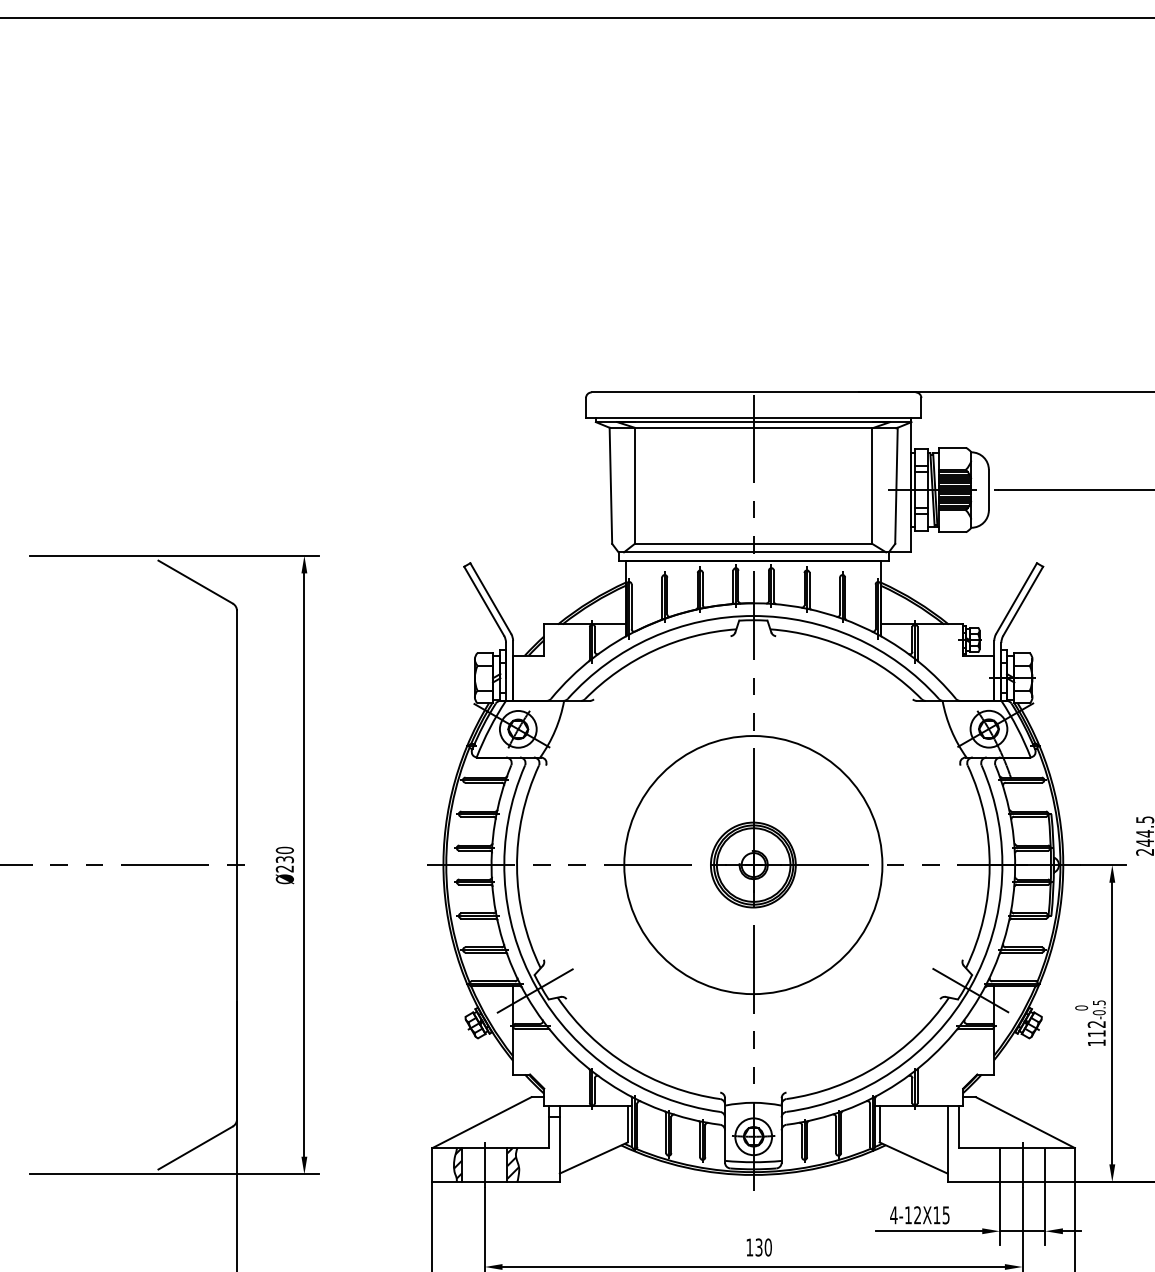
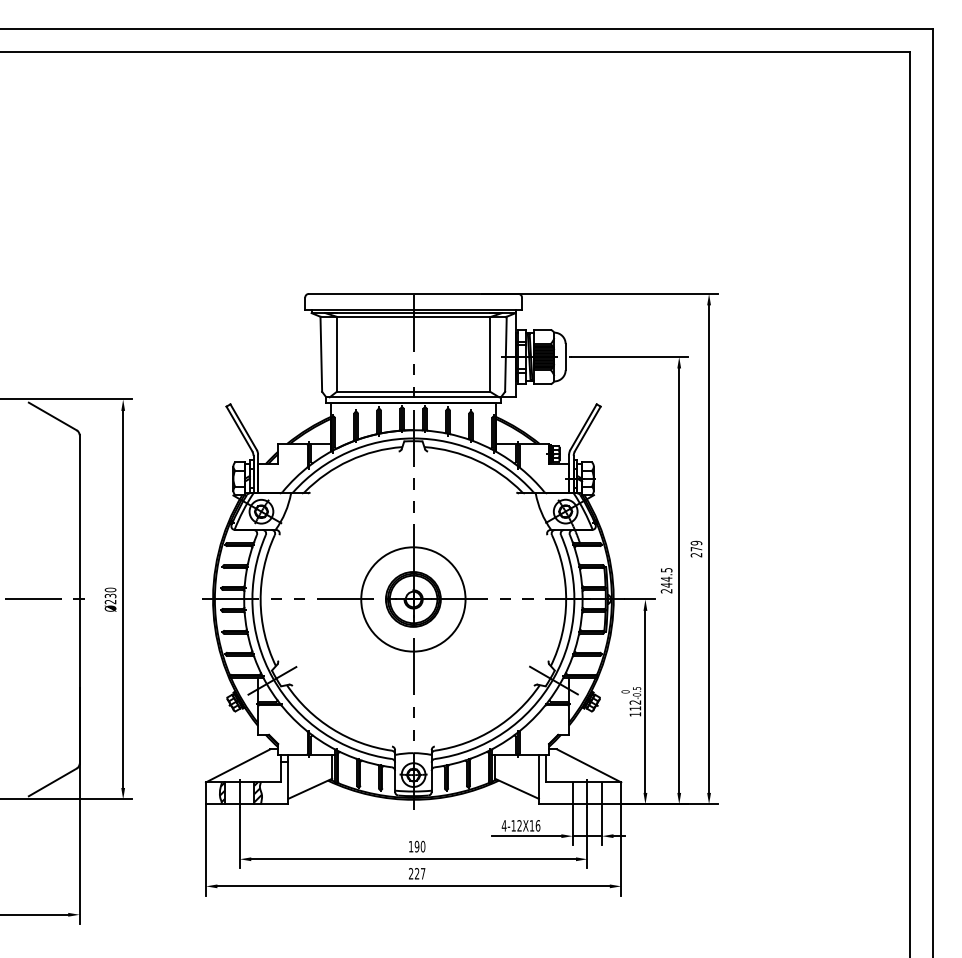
circle: (753, 865) -> (413, 599), size x0.62
text: (945, 1214) -> (537, 825), 4-12X15 -> 4-12X16
text: (758, 1247) -> (416, 846), 130 -> 190

